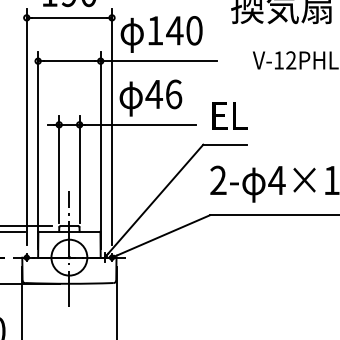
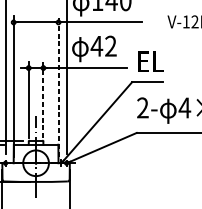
text: (173, 94) -> (110, 46), 46 -> 42
line: (100, 149) -> (58, 85), solid -> dashed
line: (79, 168) -> (43, 99), solid -> dashed

